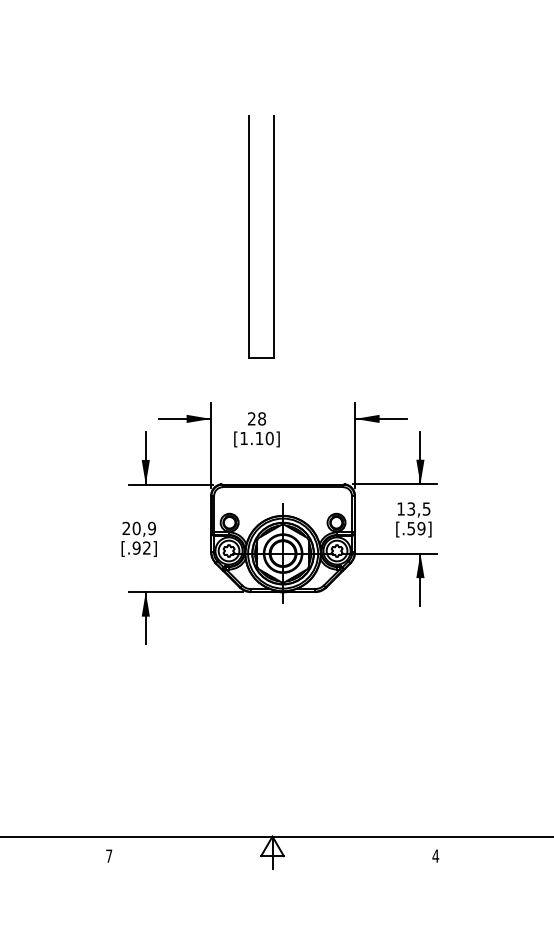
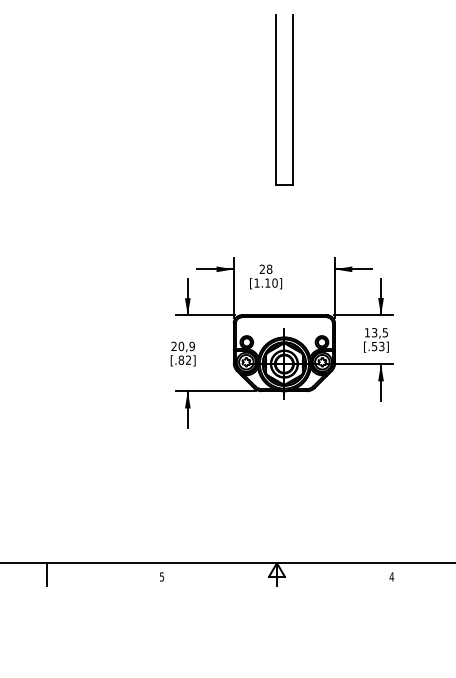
part: (250, 235) -> (276, 99), moved
text: (421, 528) -> (381, 346), [.59] -> [.53]
text: (136, 547) -> (181, 359), [.92] -> [.82]
text: (109, 855) -> (162, 576), 7 -> 5

